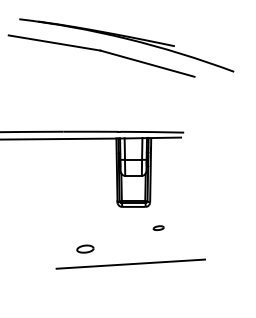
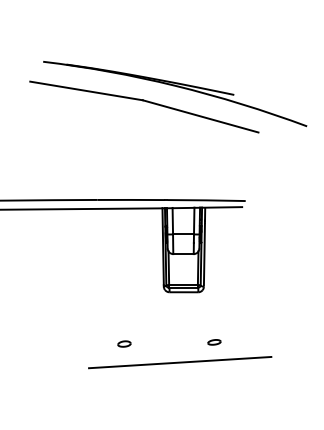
part: (158, 228) -> (214, 342), moved
part: (85, 248) -> (124, 343), size x0.62

